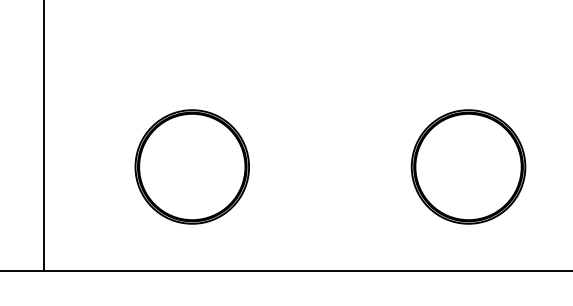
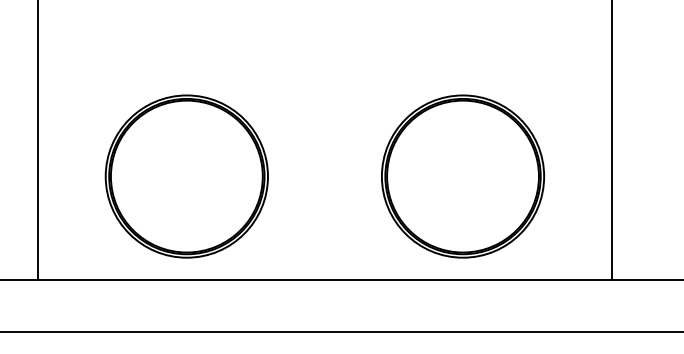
part: (192, 166) -> (186, 176), size x1.43
part: (468, 166) -> (462, 176), size x1.43

